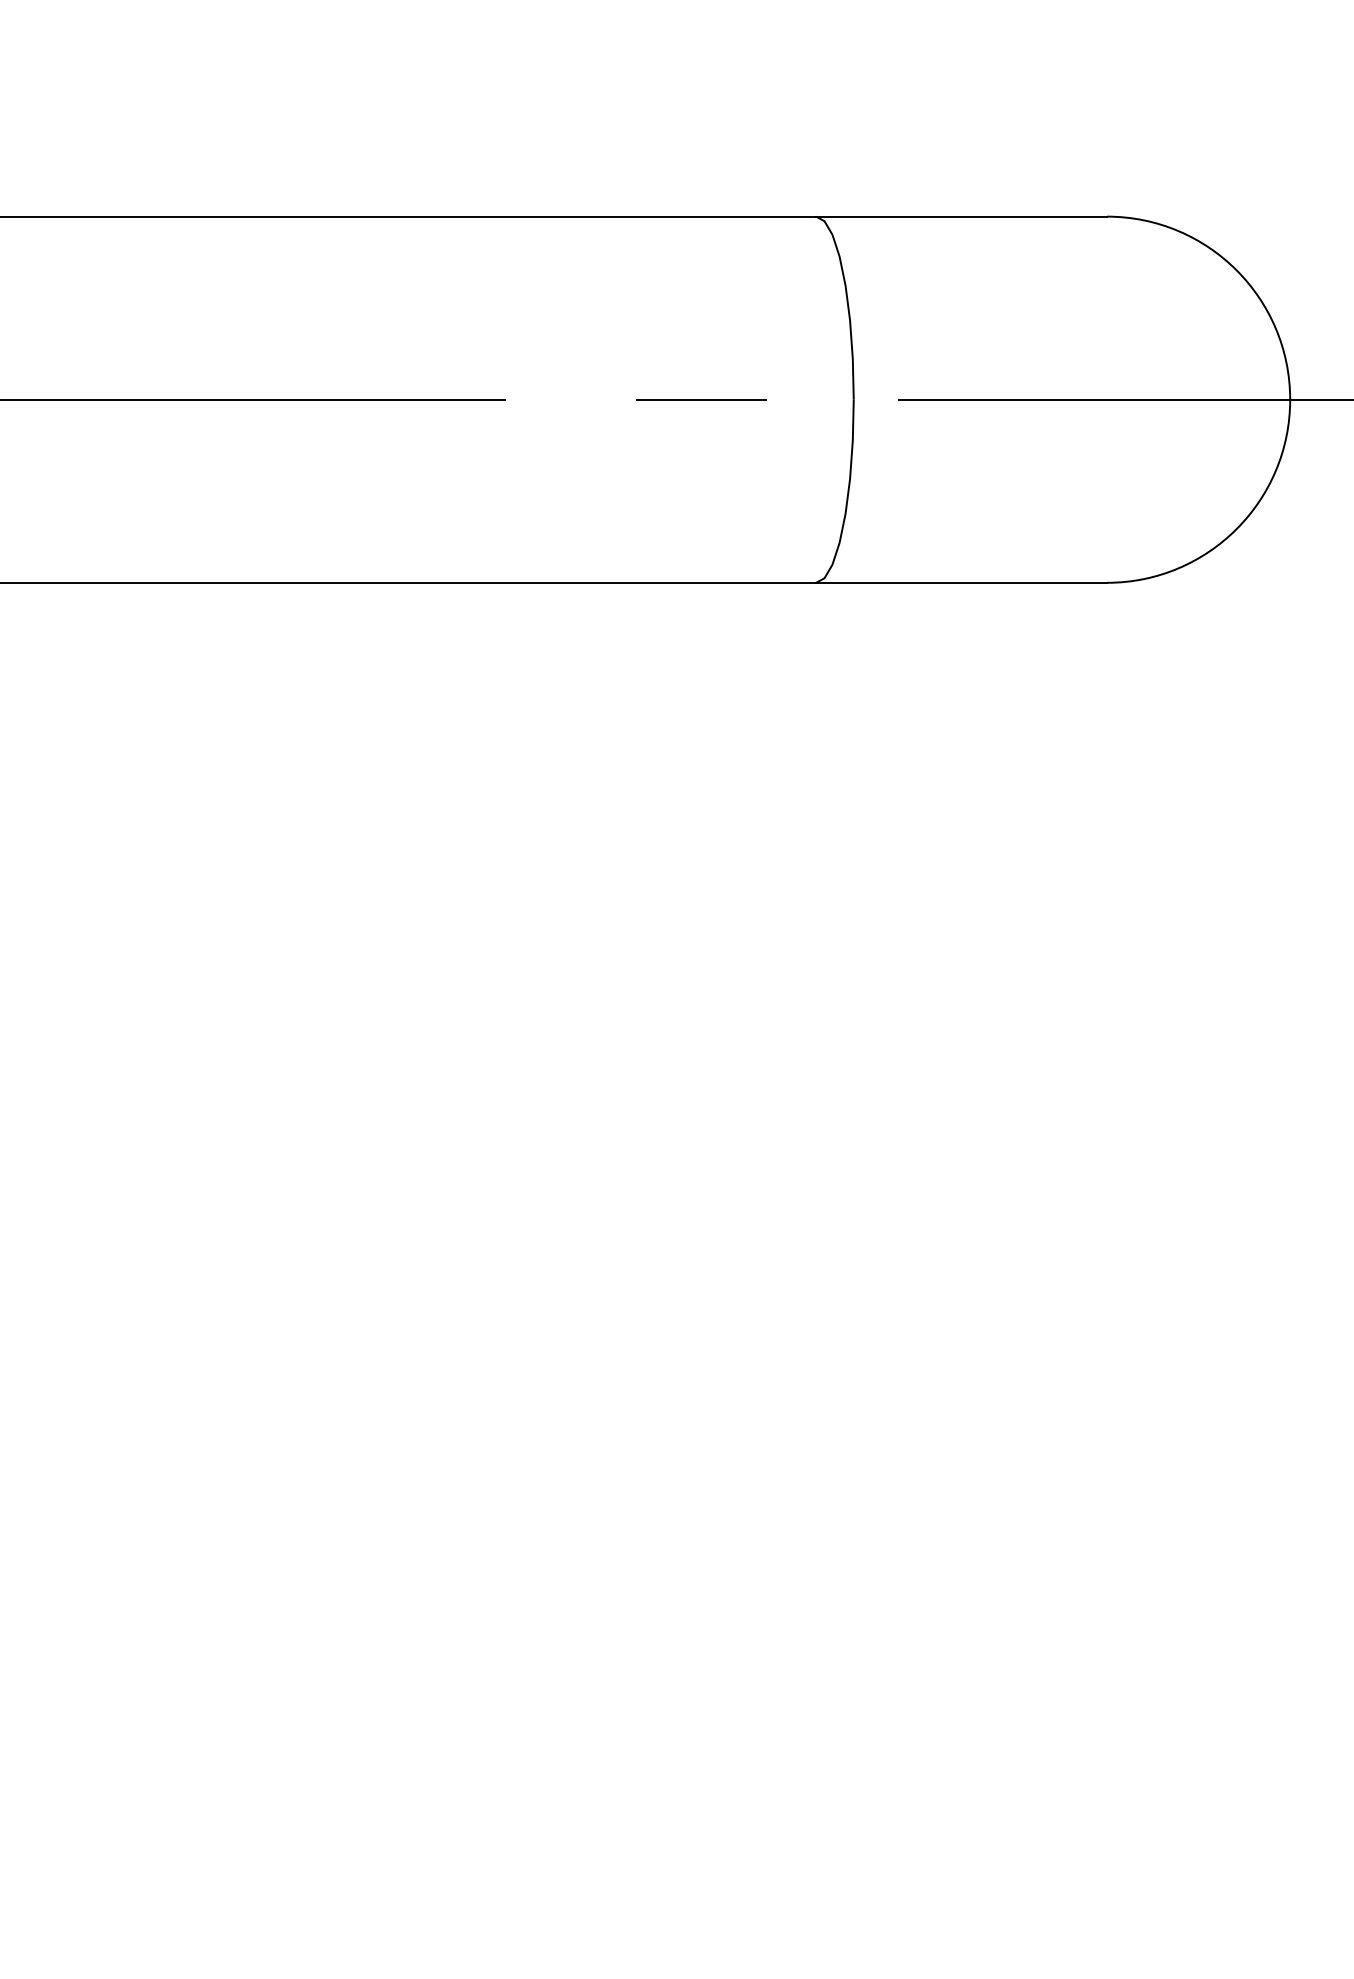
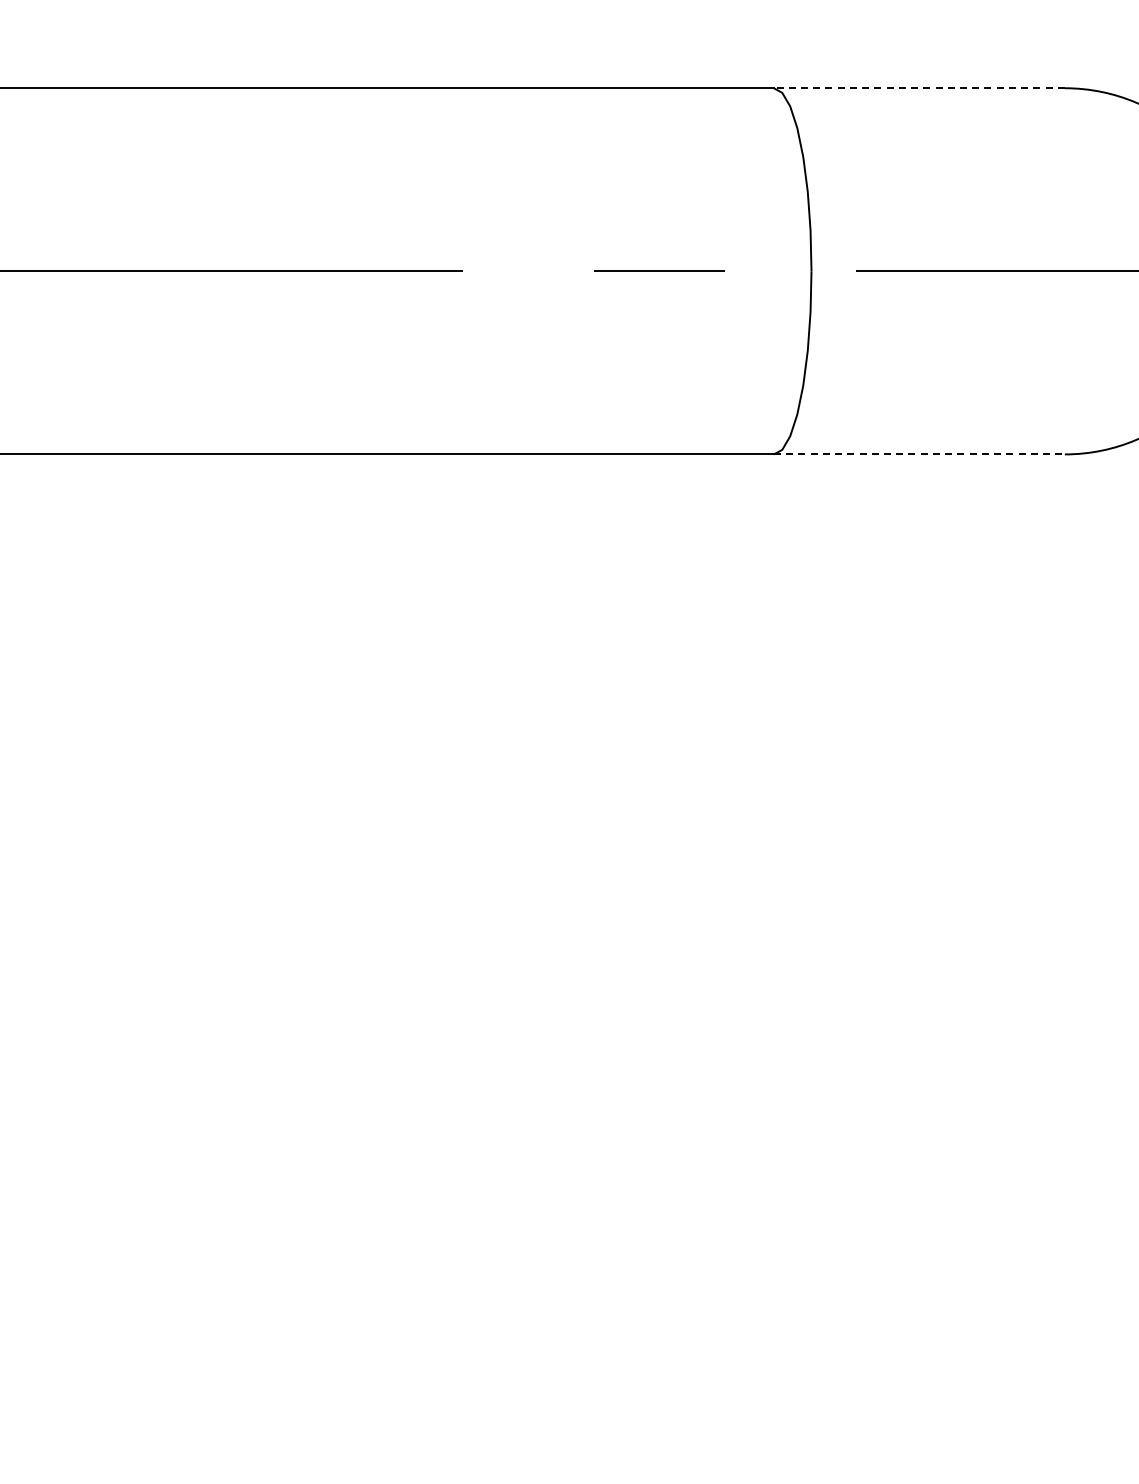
line: (961, 216) -> (919, 88), solid -> dashed
line: (962, 582) -> (920, 454), solid -> dashed

